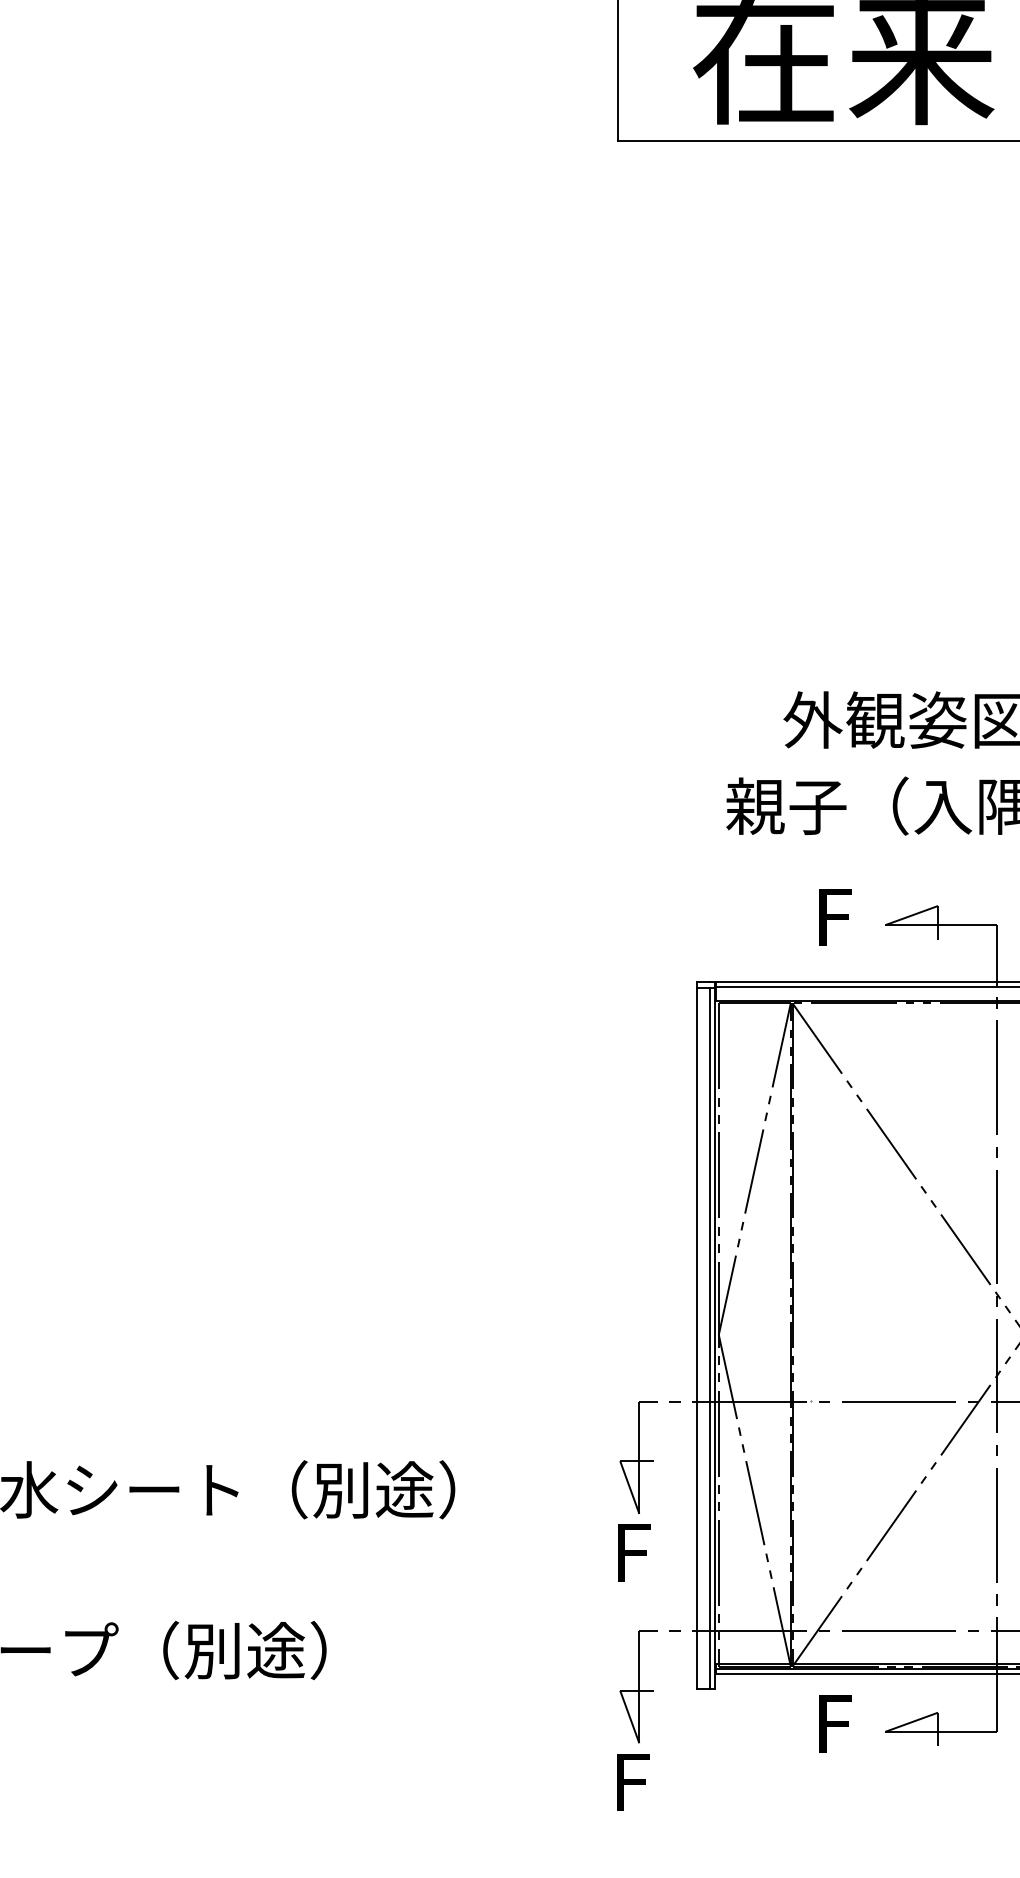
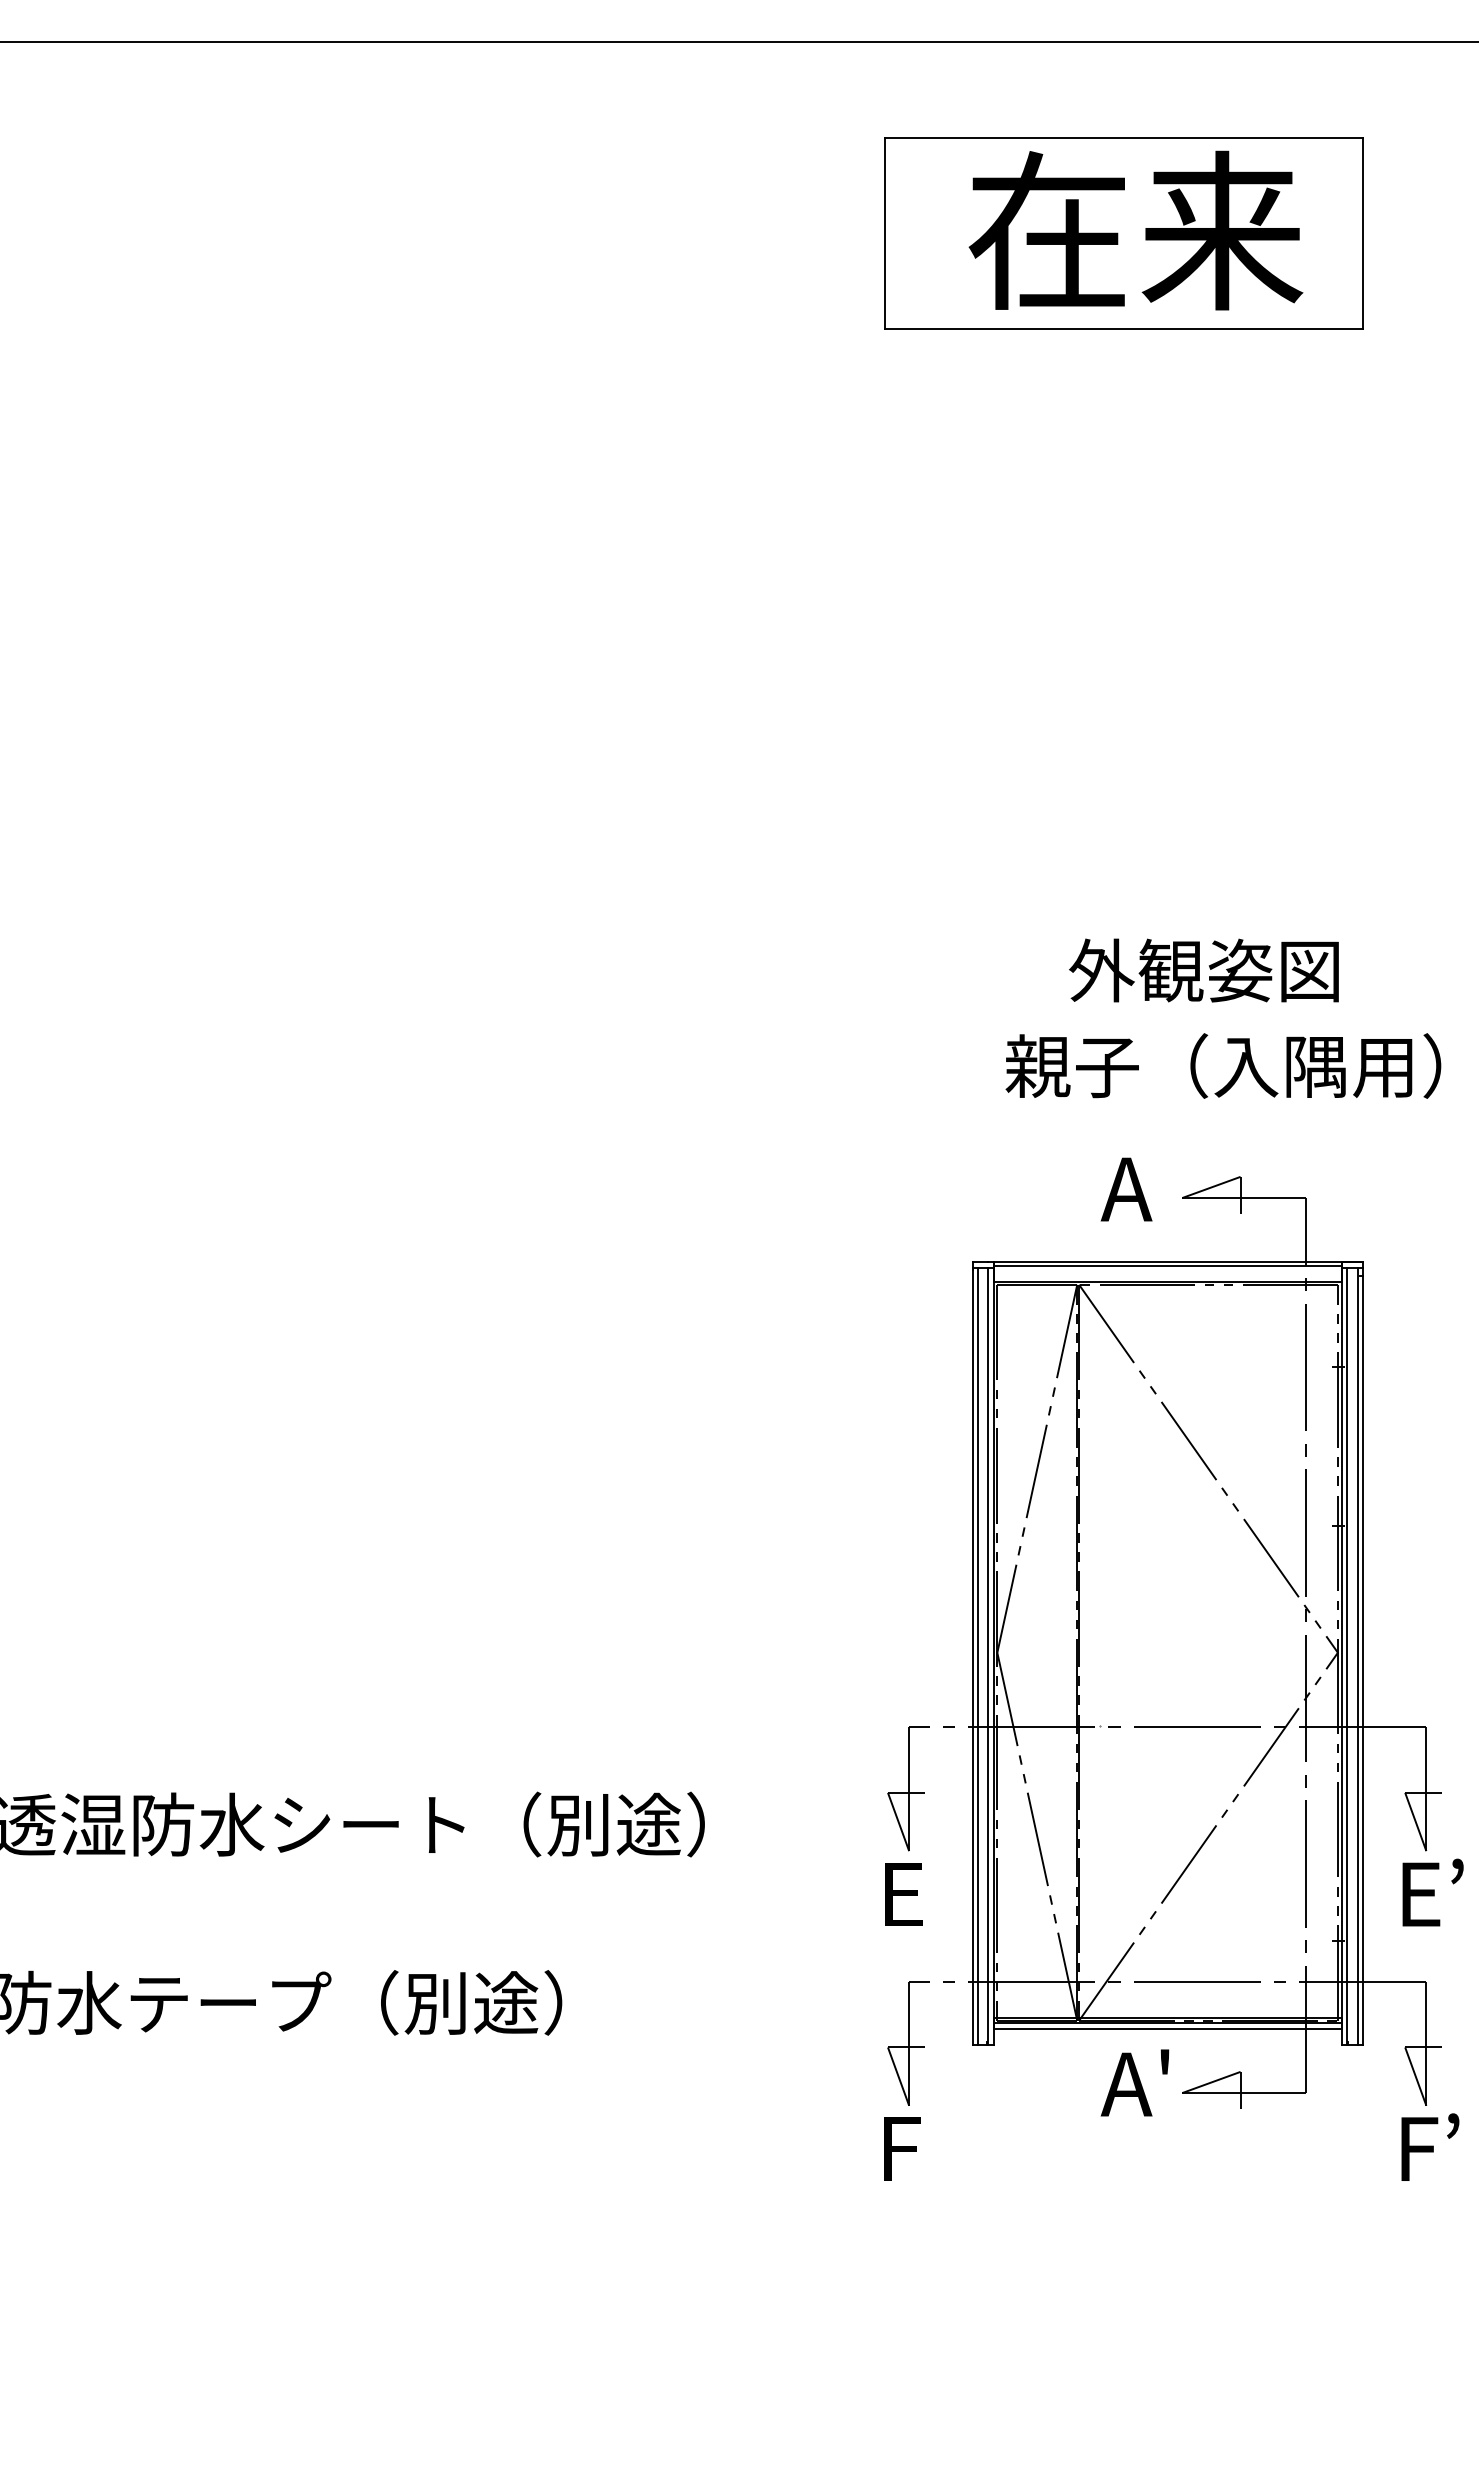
text: (835, 917) -> (1126, 1189), F -> A
line: (700, 1338) -> (977, 1656), added
text: (637, 1564) -> (907, 1907), F -> E
text: (842, 1722) -> (1134, 2082), F -> A'

